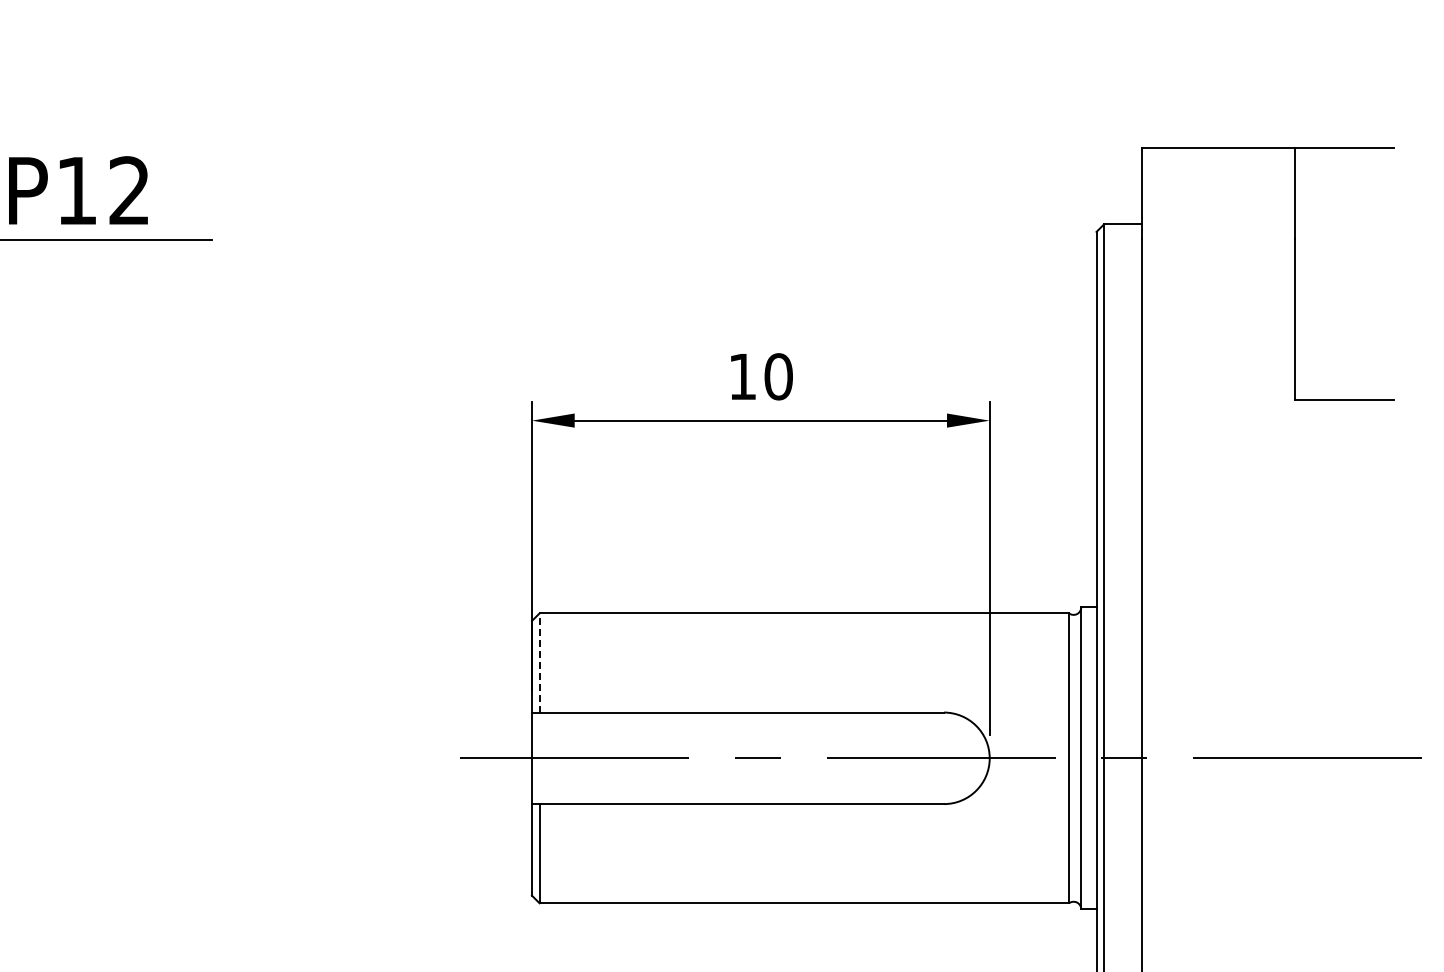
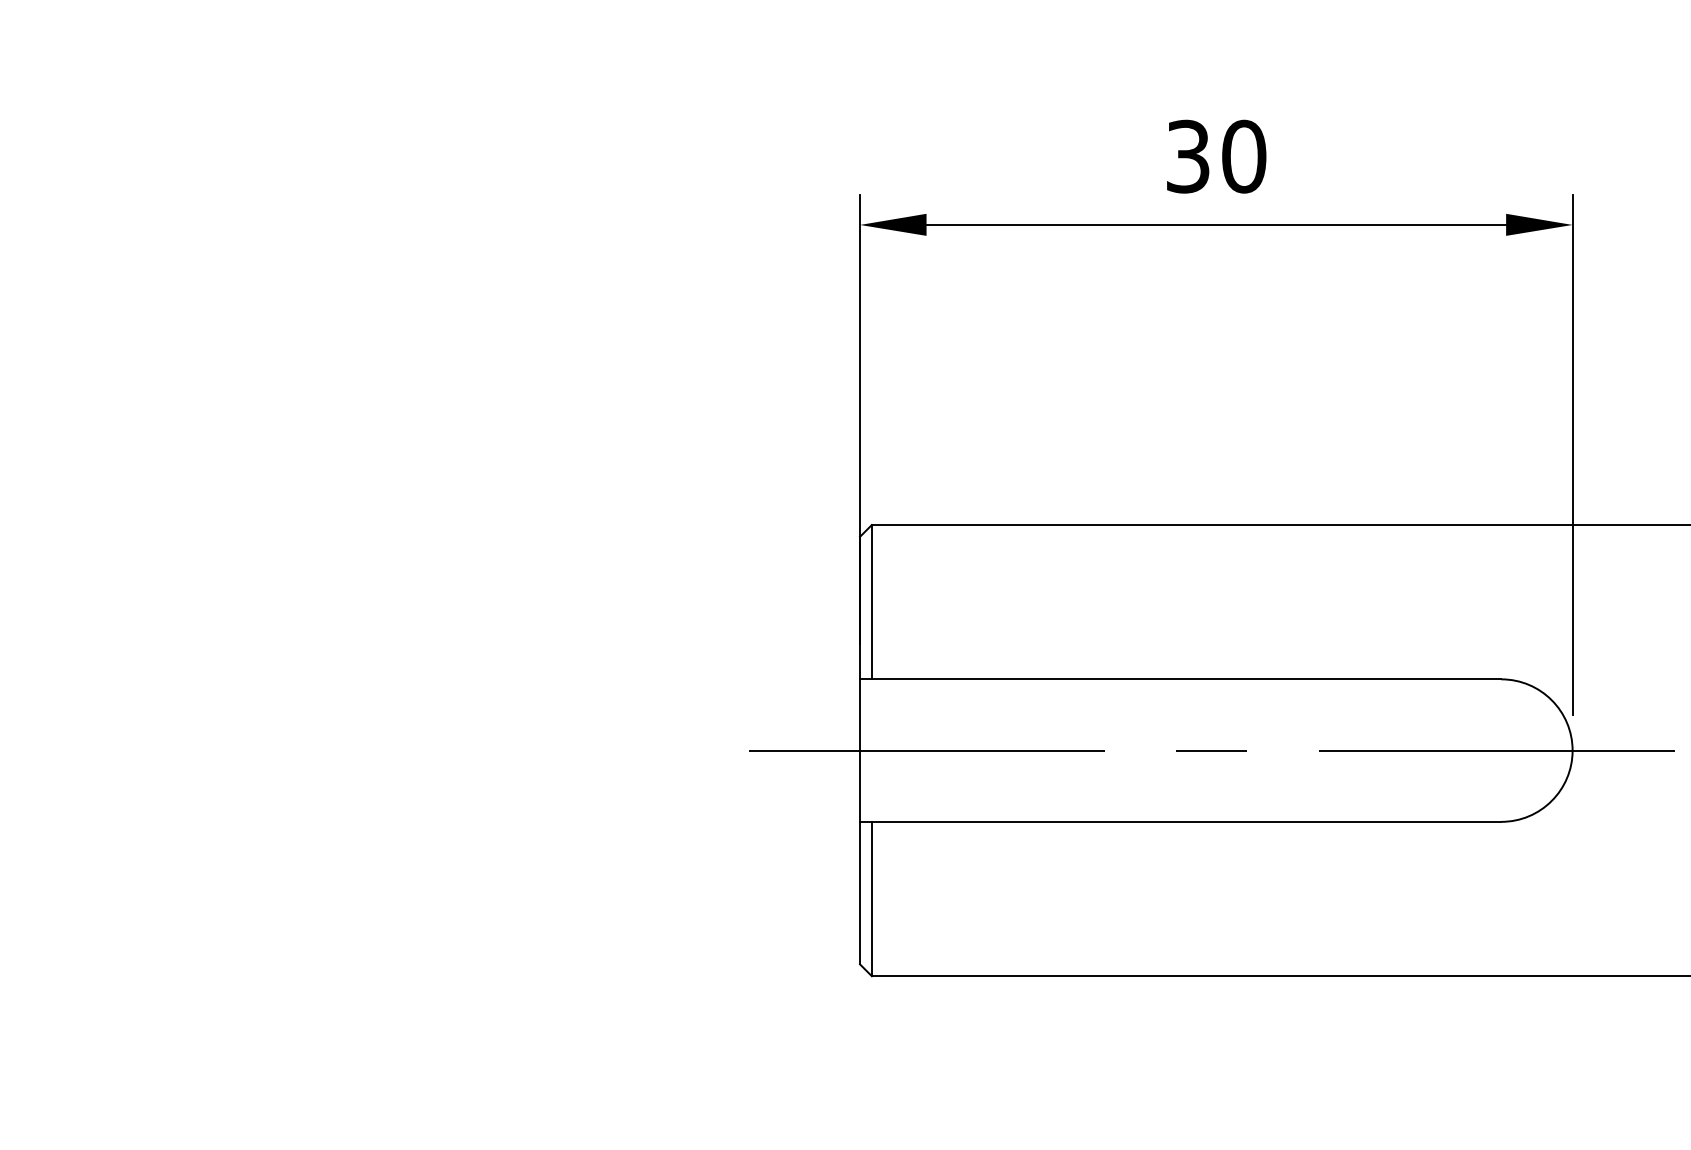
text: (742, 376) -> (1187, 156), 10 -> 30
line: (539, 662) -> (871, 601), dashed -> solid

